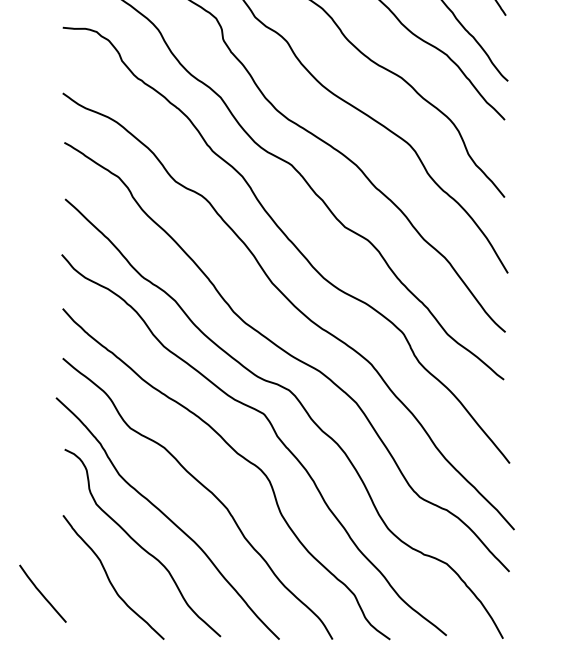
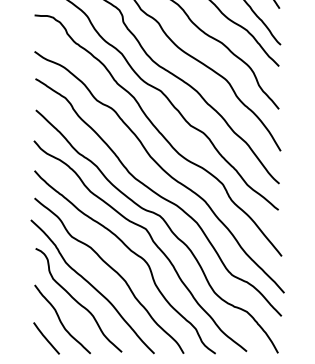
line: (42, 593) -> (46, 338), moved

